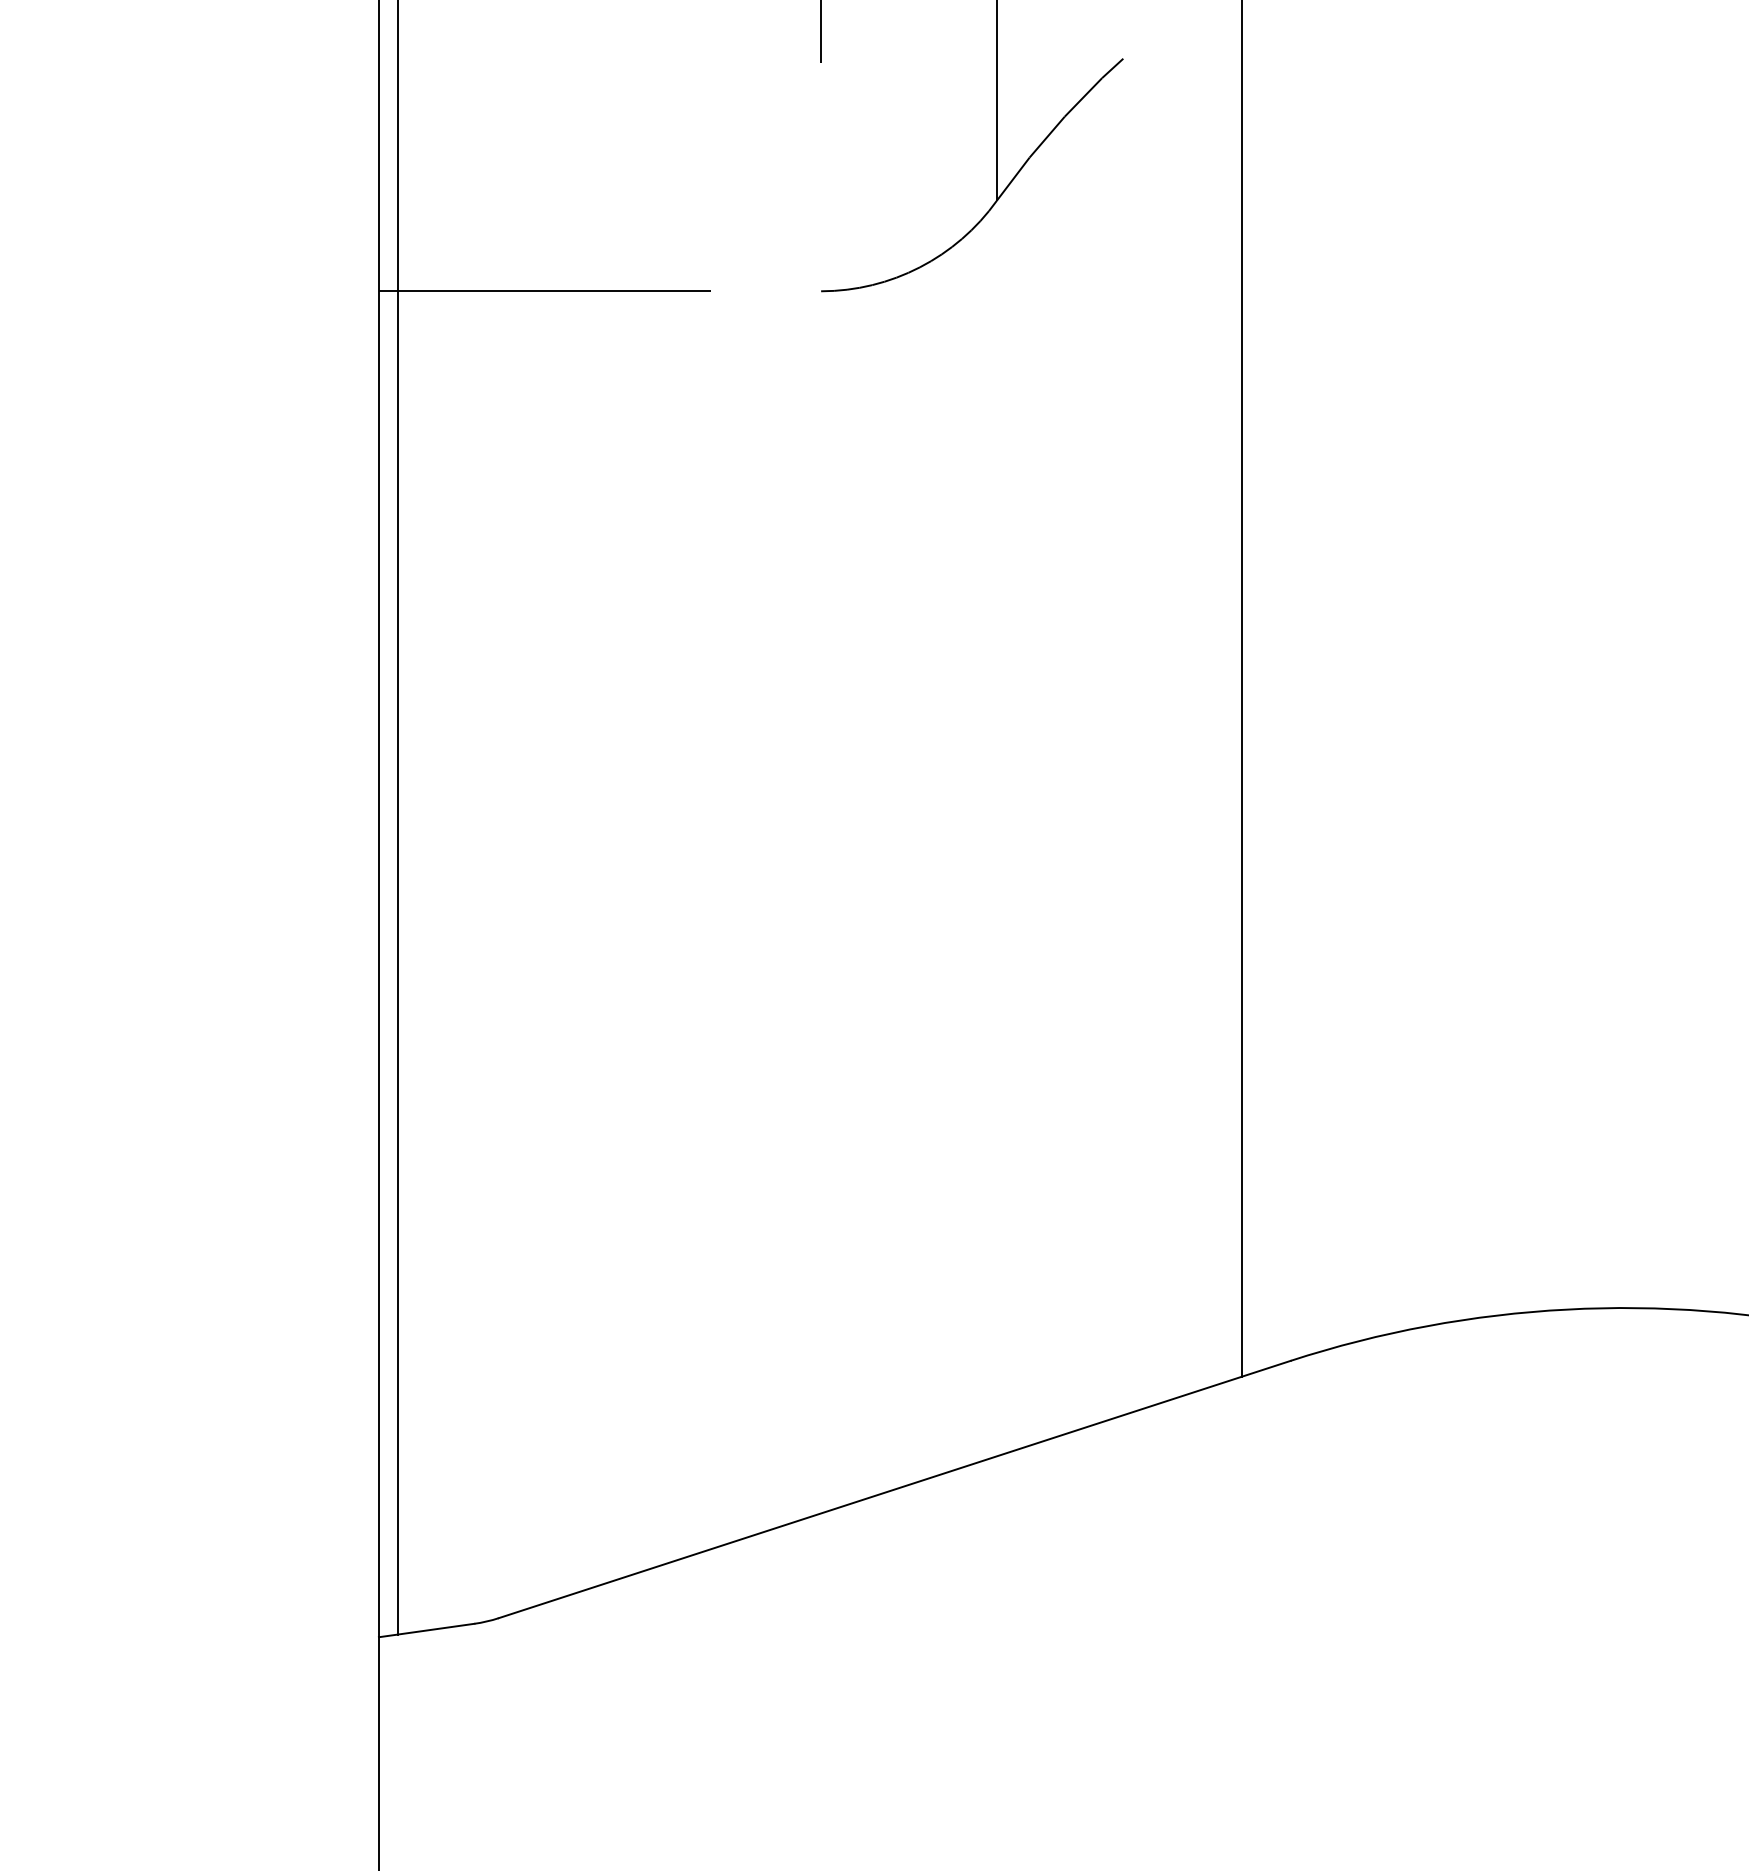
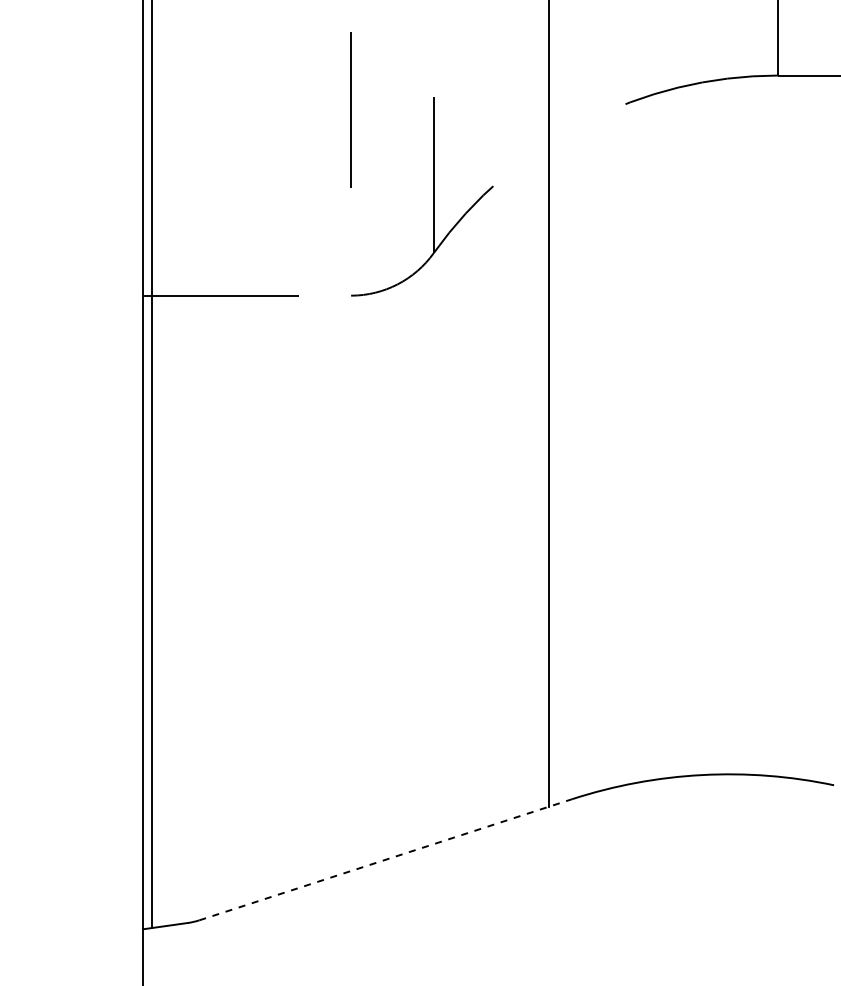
line: (894, 1488) -> (385, 859), solid -> dashed

